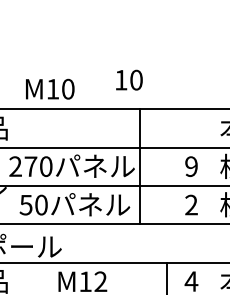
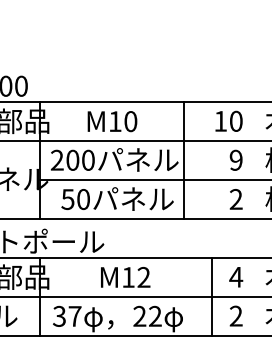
text: (128, 79) -> (228, 120), moved
text: (50, 89) -> (112, 121), moved
text: (30, 165) -> (72, 159), 270 -> 200

